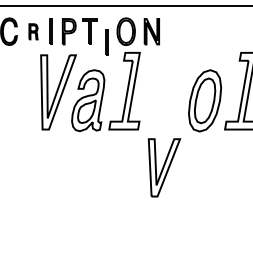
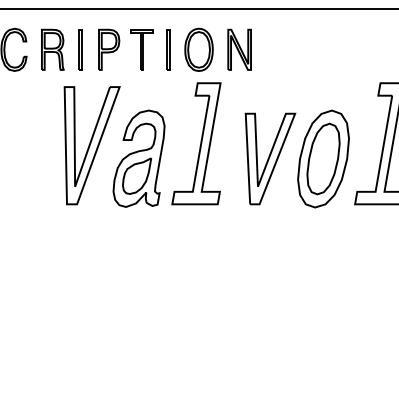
part: (33, 31) -> (52, 49), size x1.67
line: (106, 42) -> (167, 49), moved
part: (164, 167) -> (270, 158), moved

